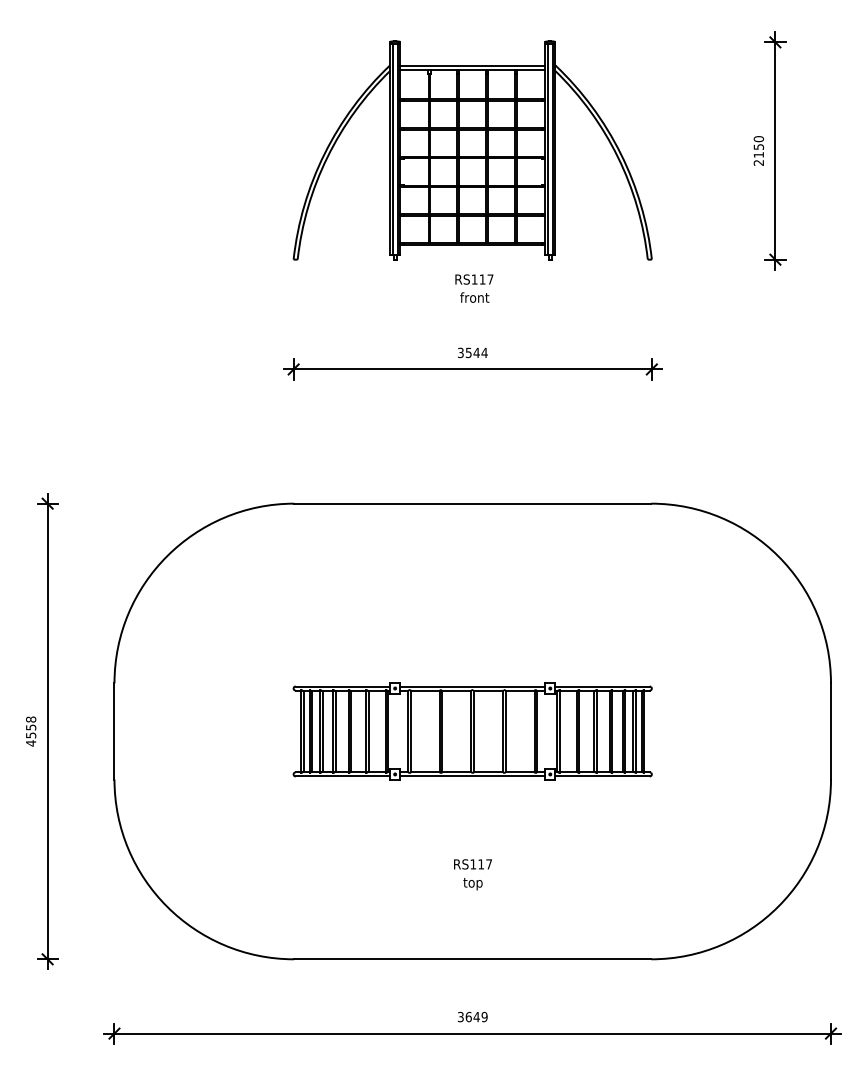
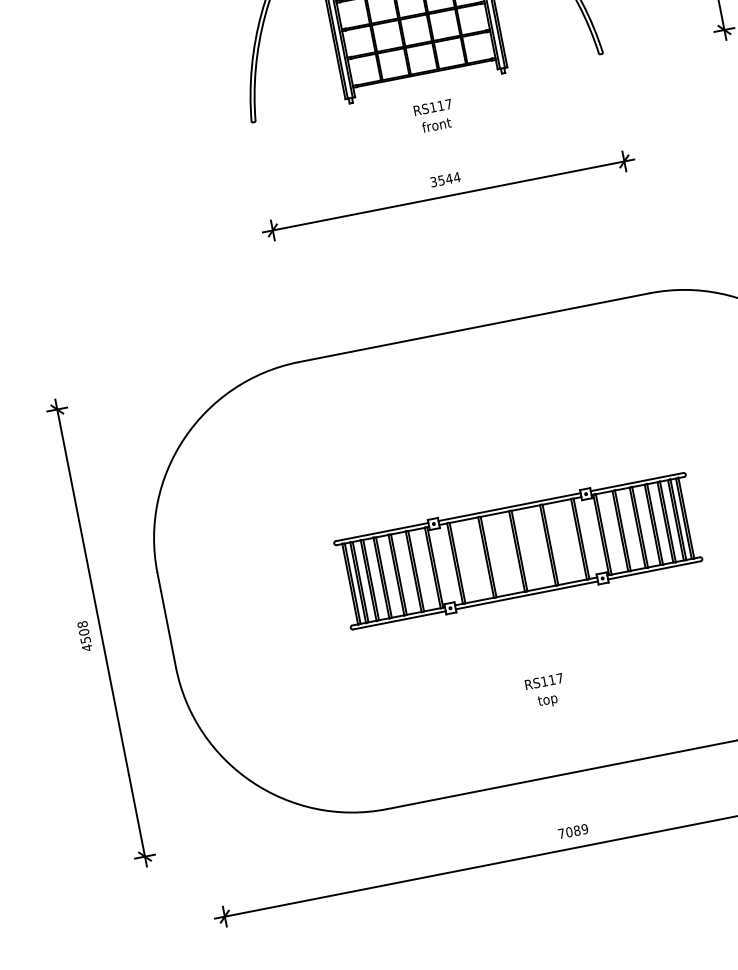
text: (31, 727) -> (84, 632), 4558 -> 4508
text: (468, 1016) -> (568, 831), 3649 -> 7089

